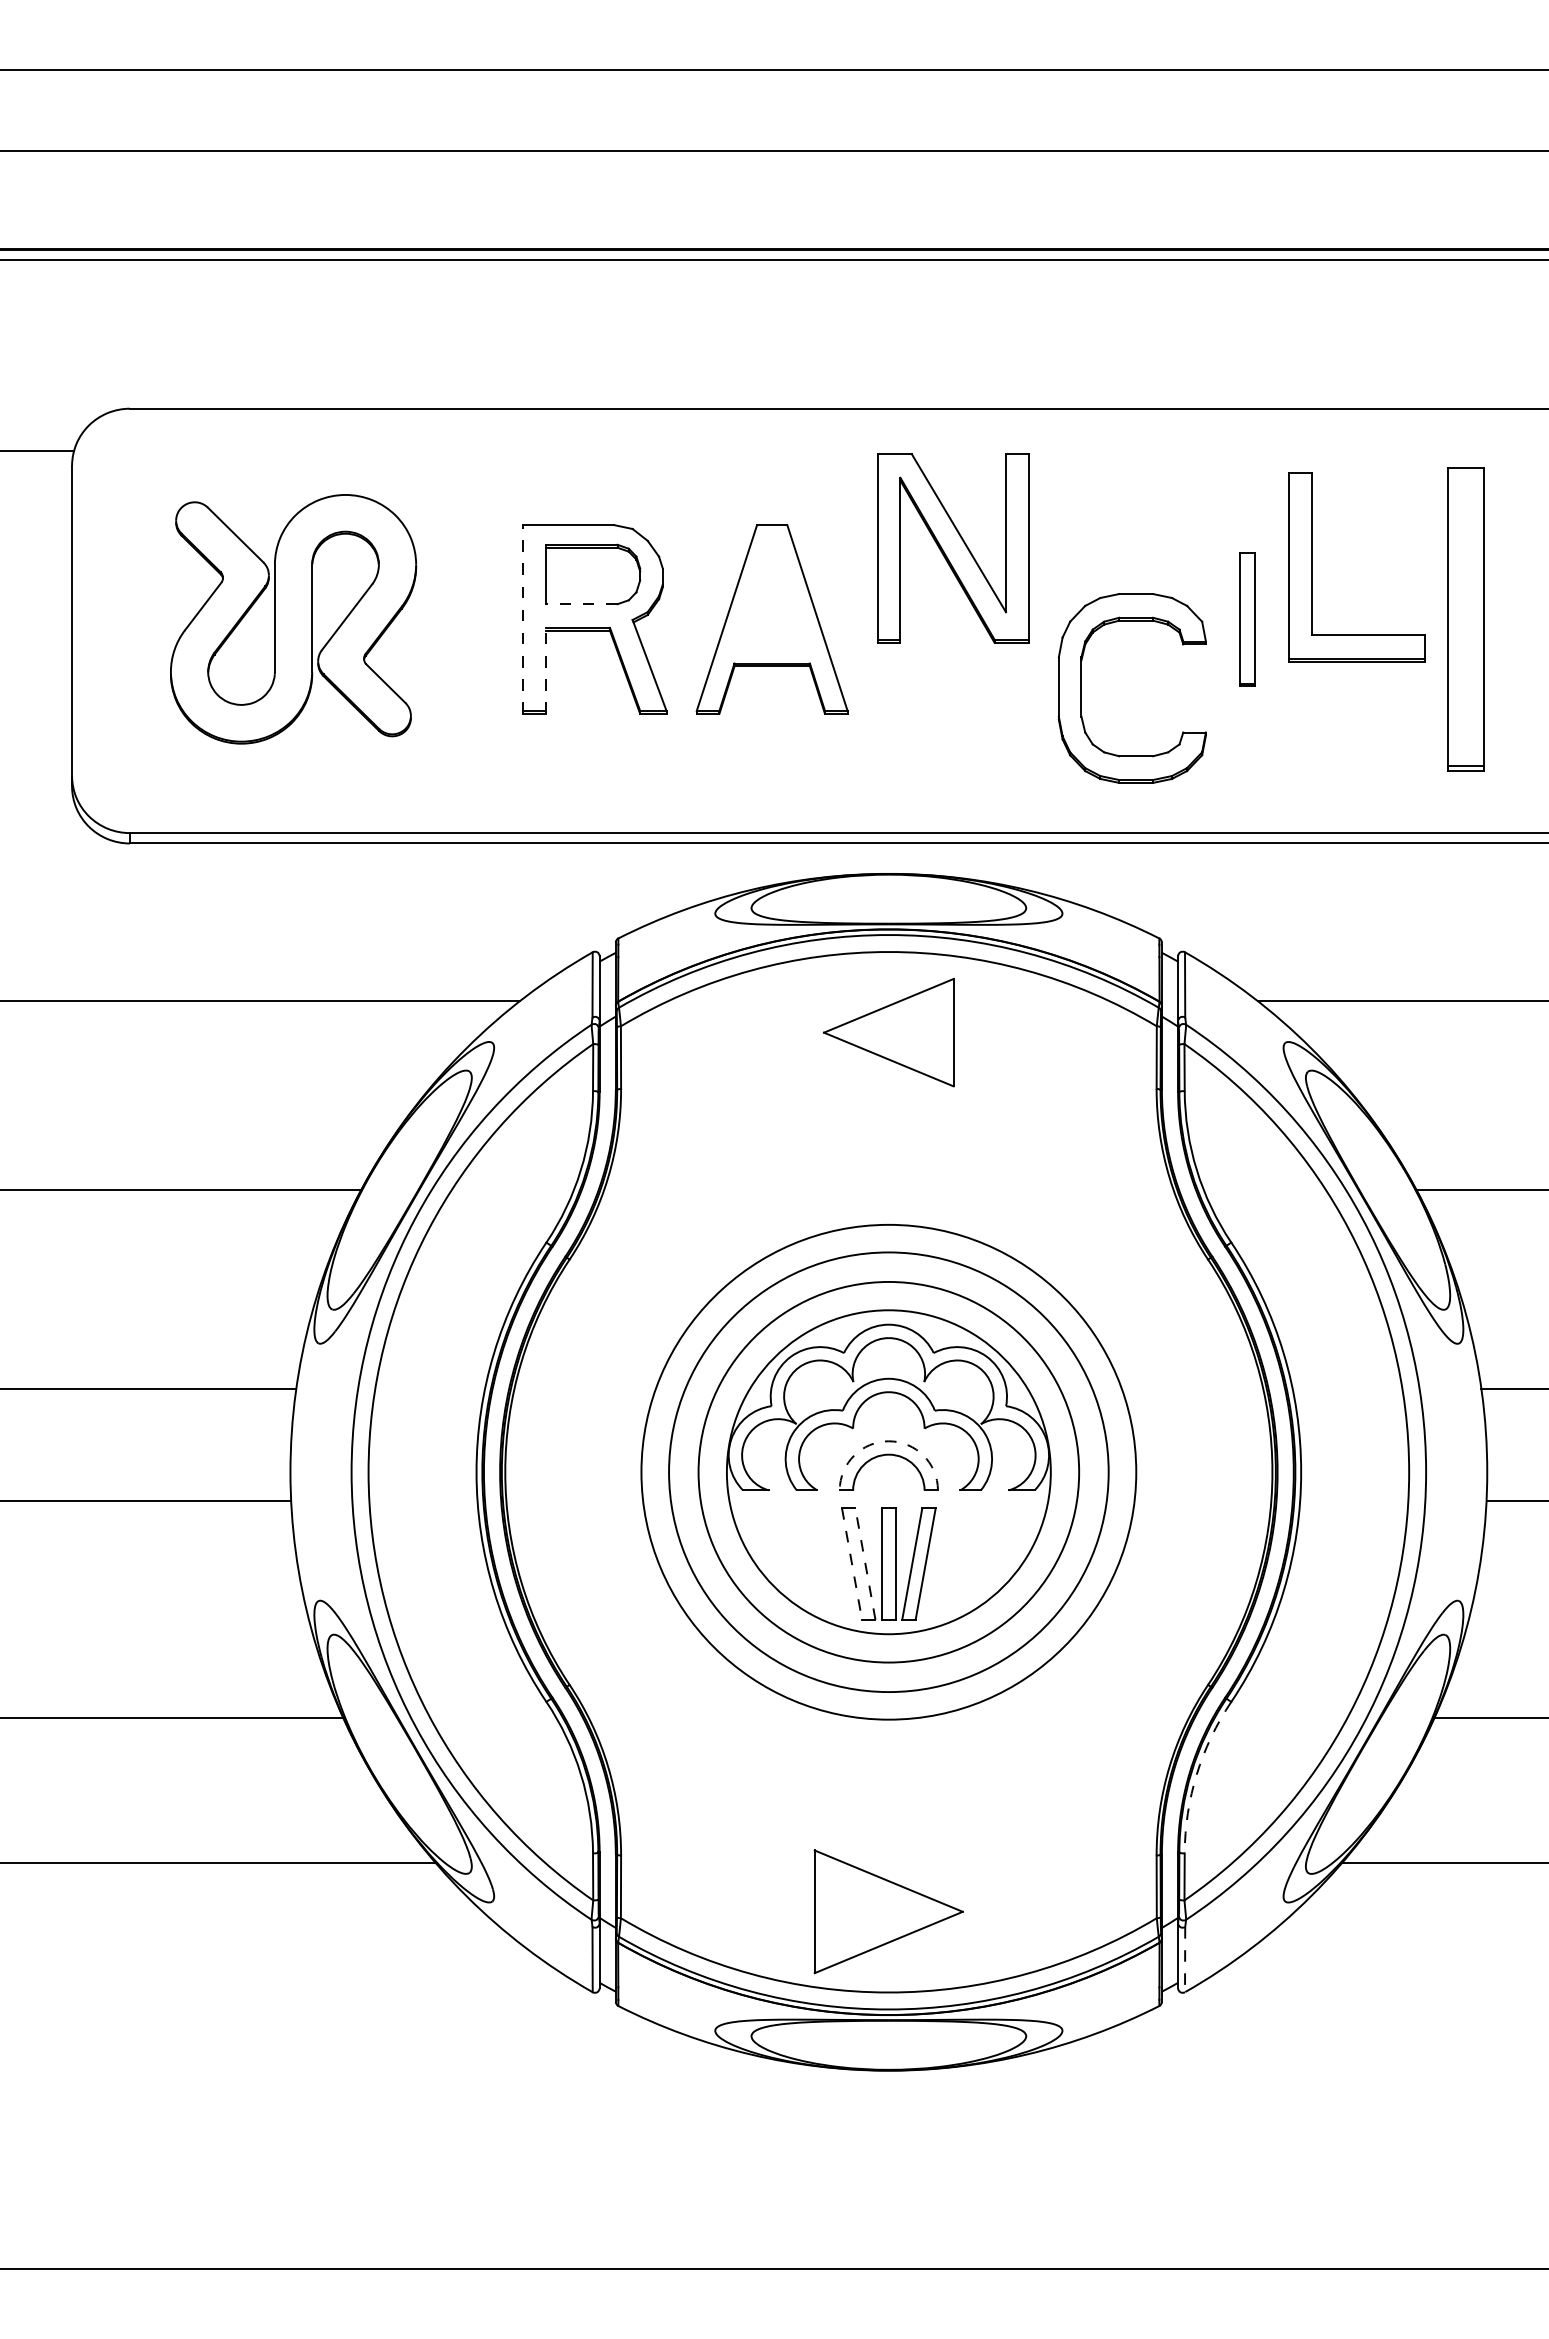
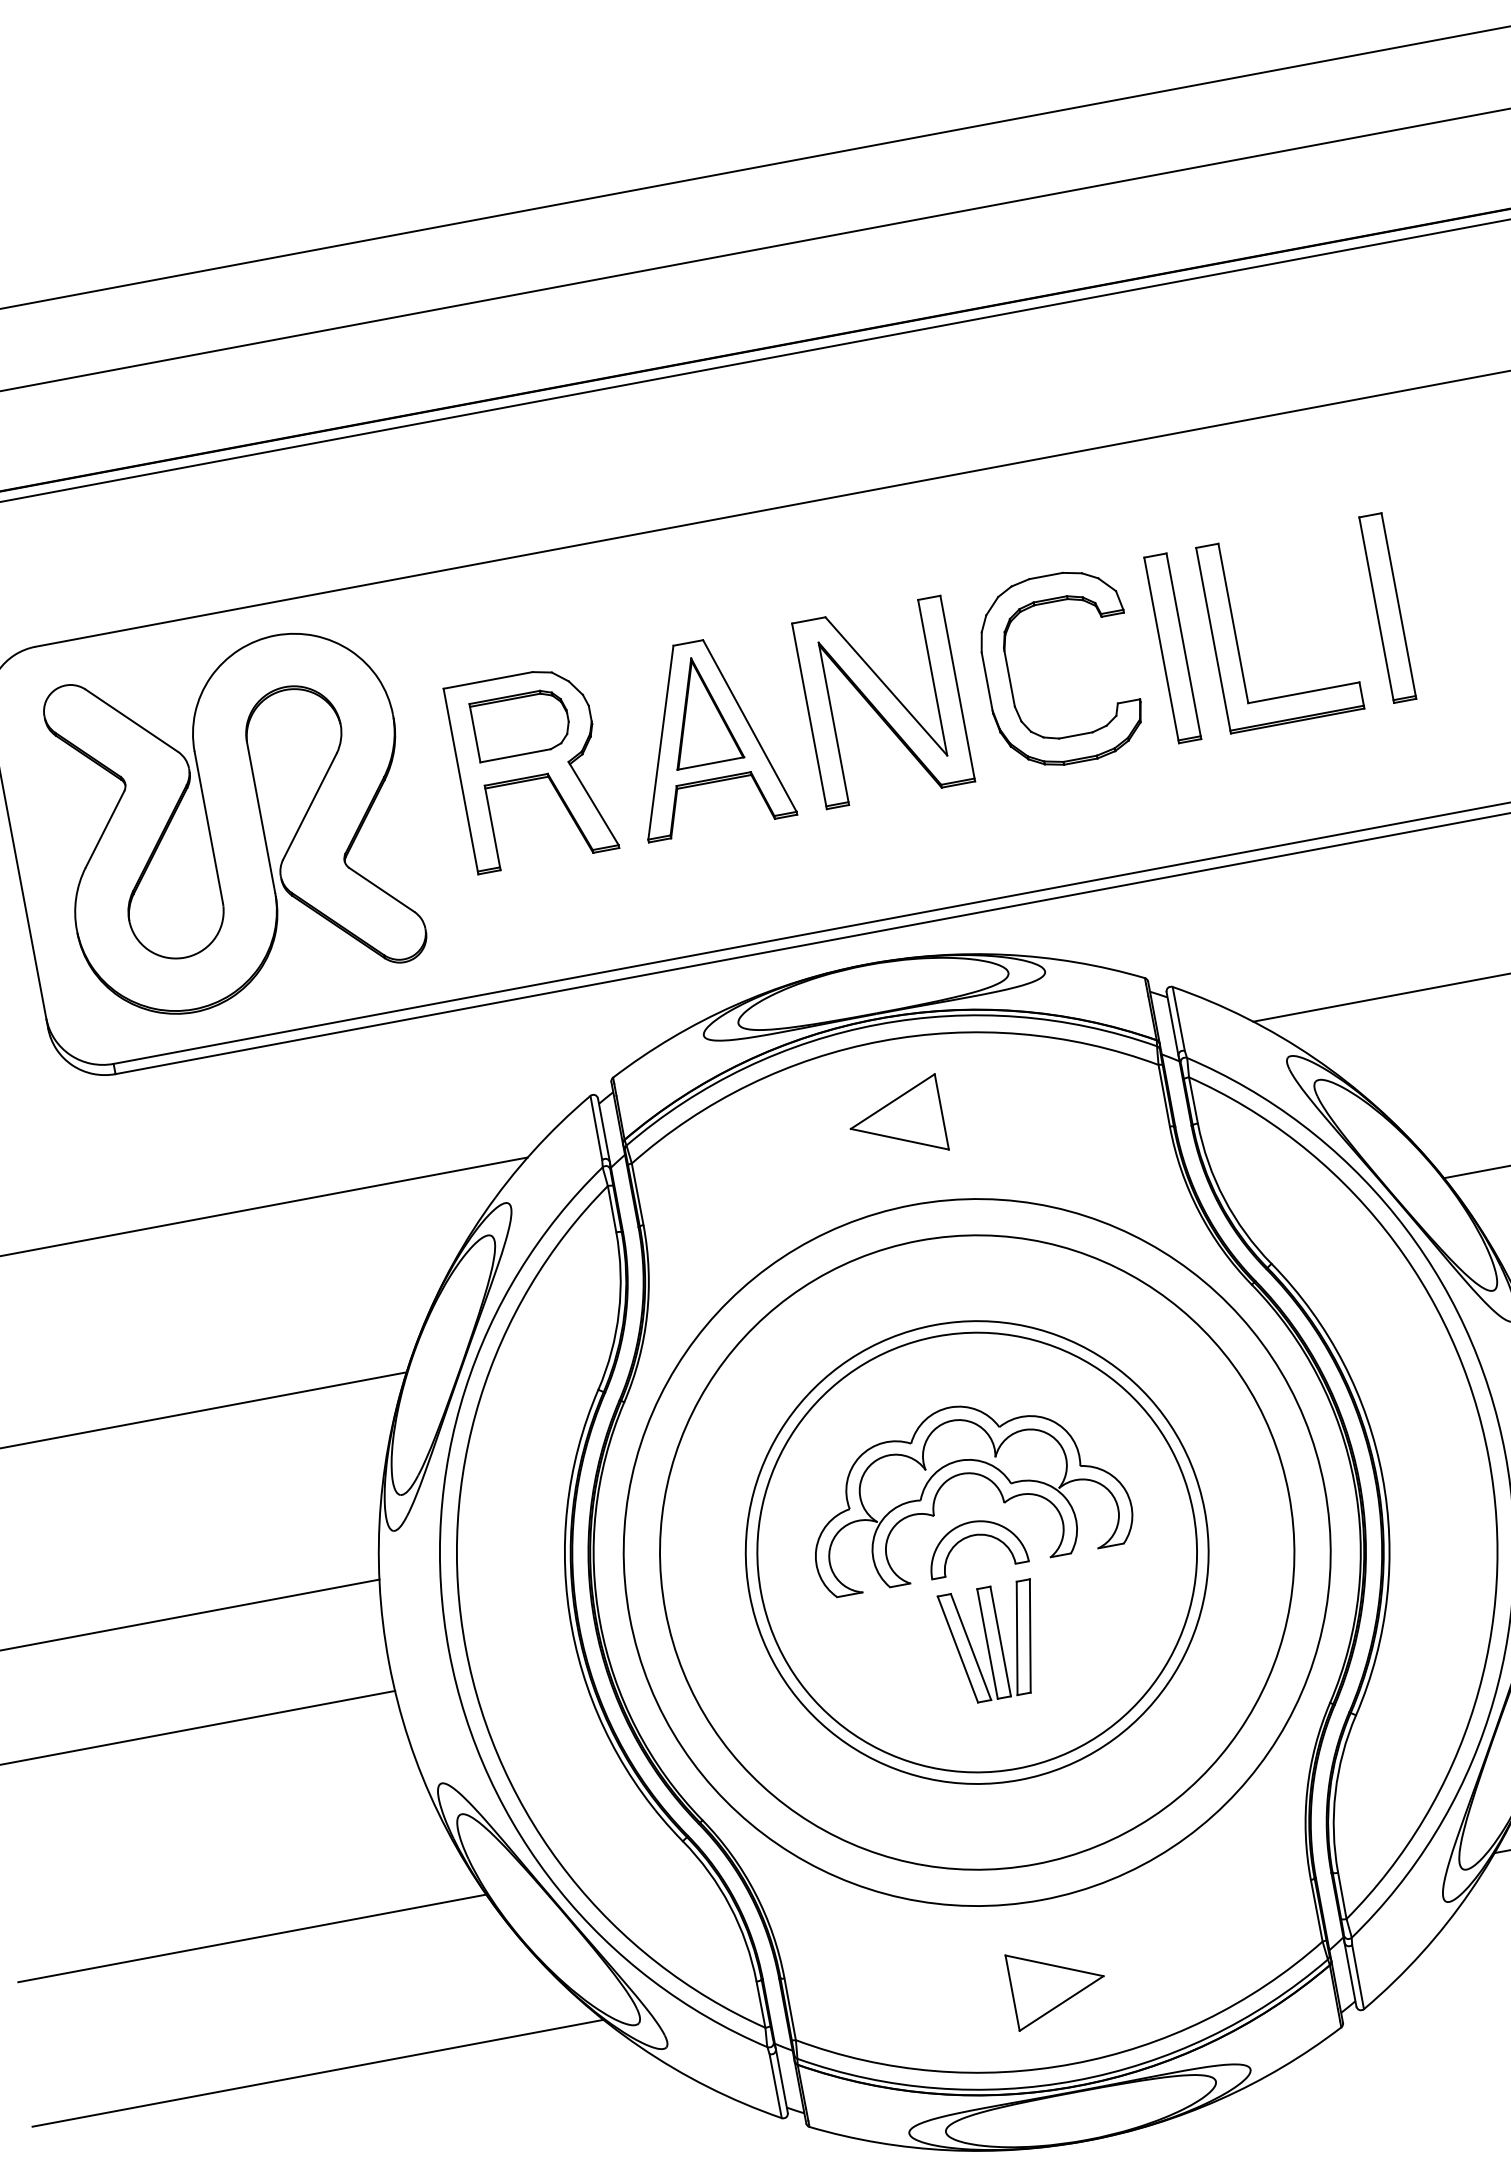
part: (953, 548) -> (883, 702), moved
part: (1312, 567) -> (1236, 636), moved
part: (772, 593) -> (701, 710), added
line: (581, 604) -> (515, 756), dashed -> solid
part: (293, 618) -> (234, 822), size x1.43
line: (523, 618) -> (461, 780), dashed -> solid
part: (1247, 619) -> (1172, 648), size x1.43
part: (1465, 619) -> (1387, 608), size x0.62
line: (545, 670) -> (492, 827), dashed -> solid
part: (1081, 688) -> (1009, 678), moved
part: (888, 1032) -> (895, 1120), size x0.71
arc: (888, 1441) -> (971, 1522), dashed -> solid
circle: (888, 1471) -> (976, 1551), size x1.43
circle: (888, 1471) -> (976, 1551), size x1.43
circle: (888, 1472) -> (976, 1552), size x1.67
line: (852, 1564) -> (958, 1649), dashed -> solid
line: (865, 1564) -> (971, 1647), dashed -> solid
arc: (1196, 1774) -> (1335, 1793), dashed -> solid
part: (888, 1911) -> (1057, 1984), size x0.62
line: (1185, 1959) -> (1358, 1976), dashed -> solid

